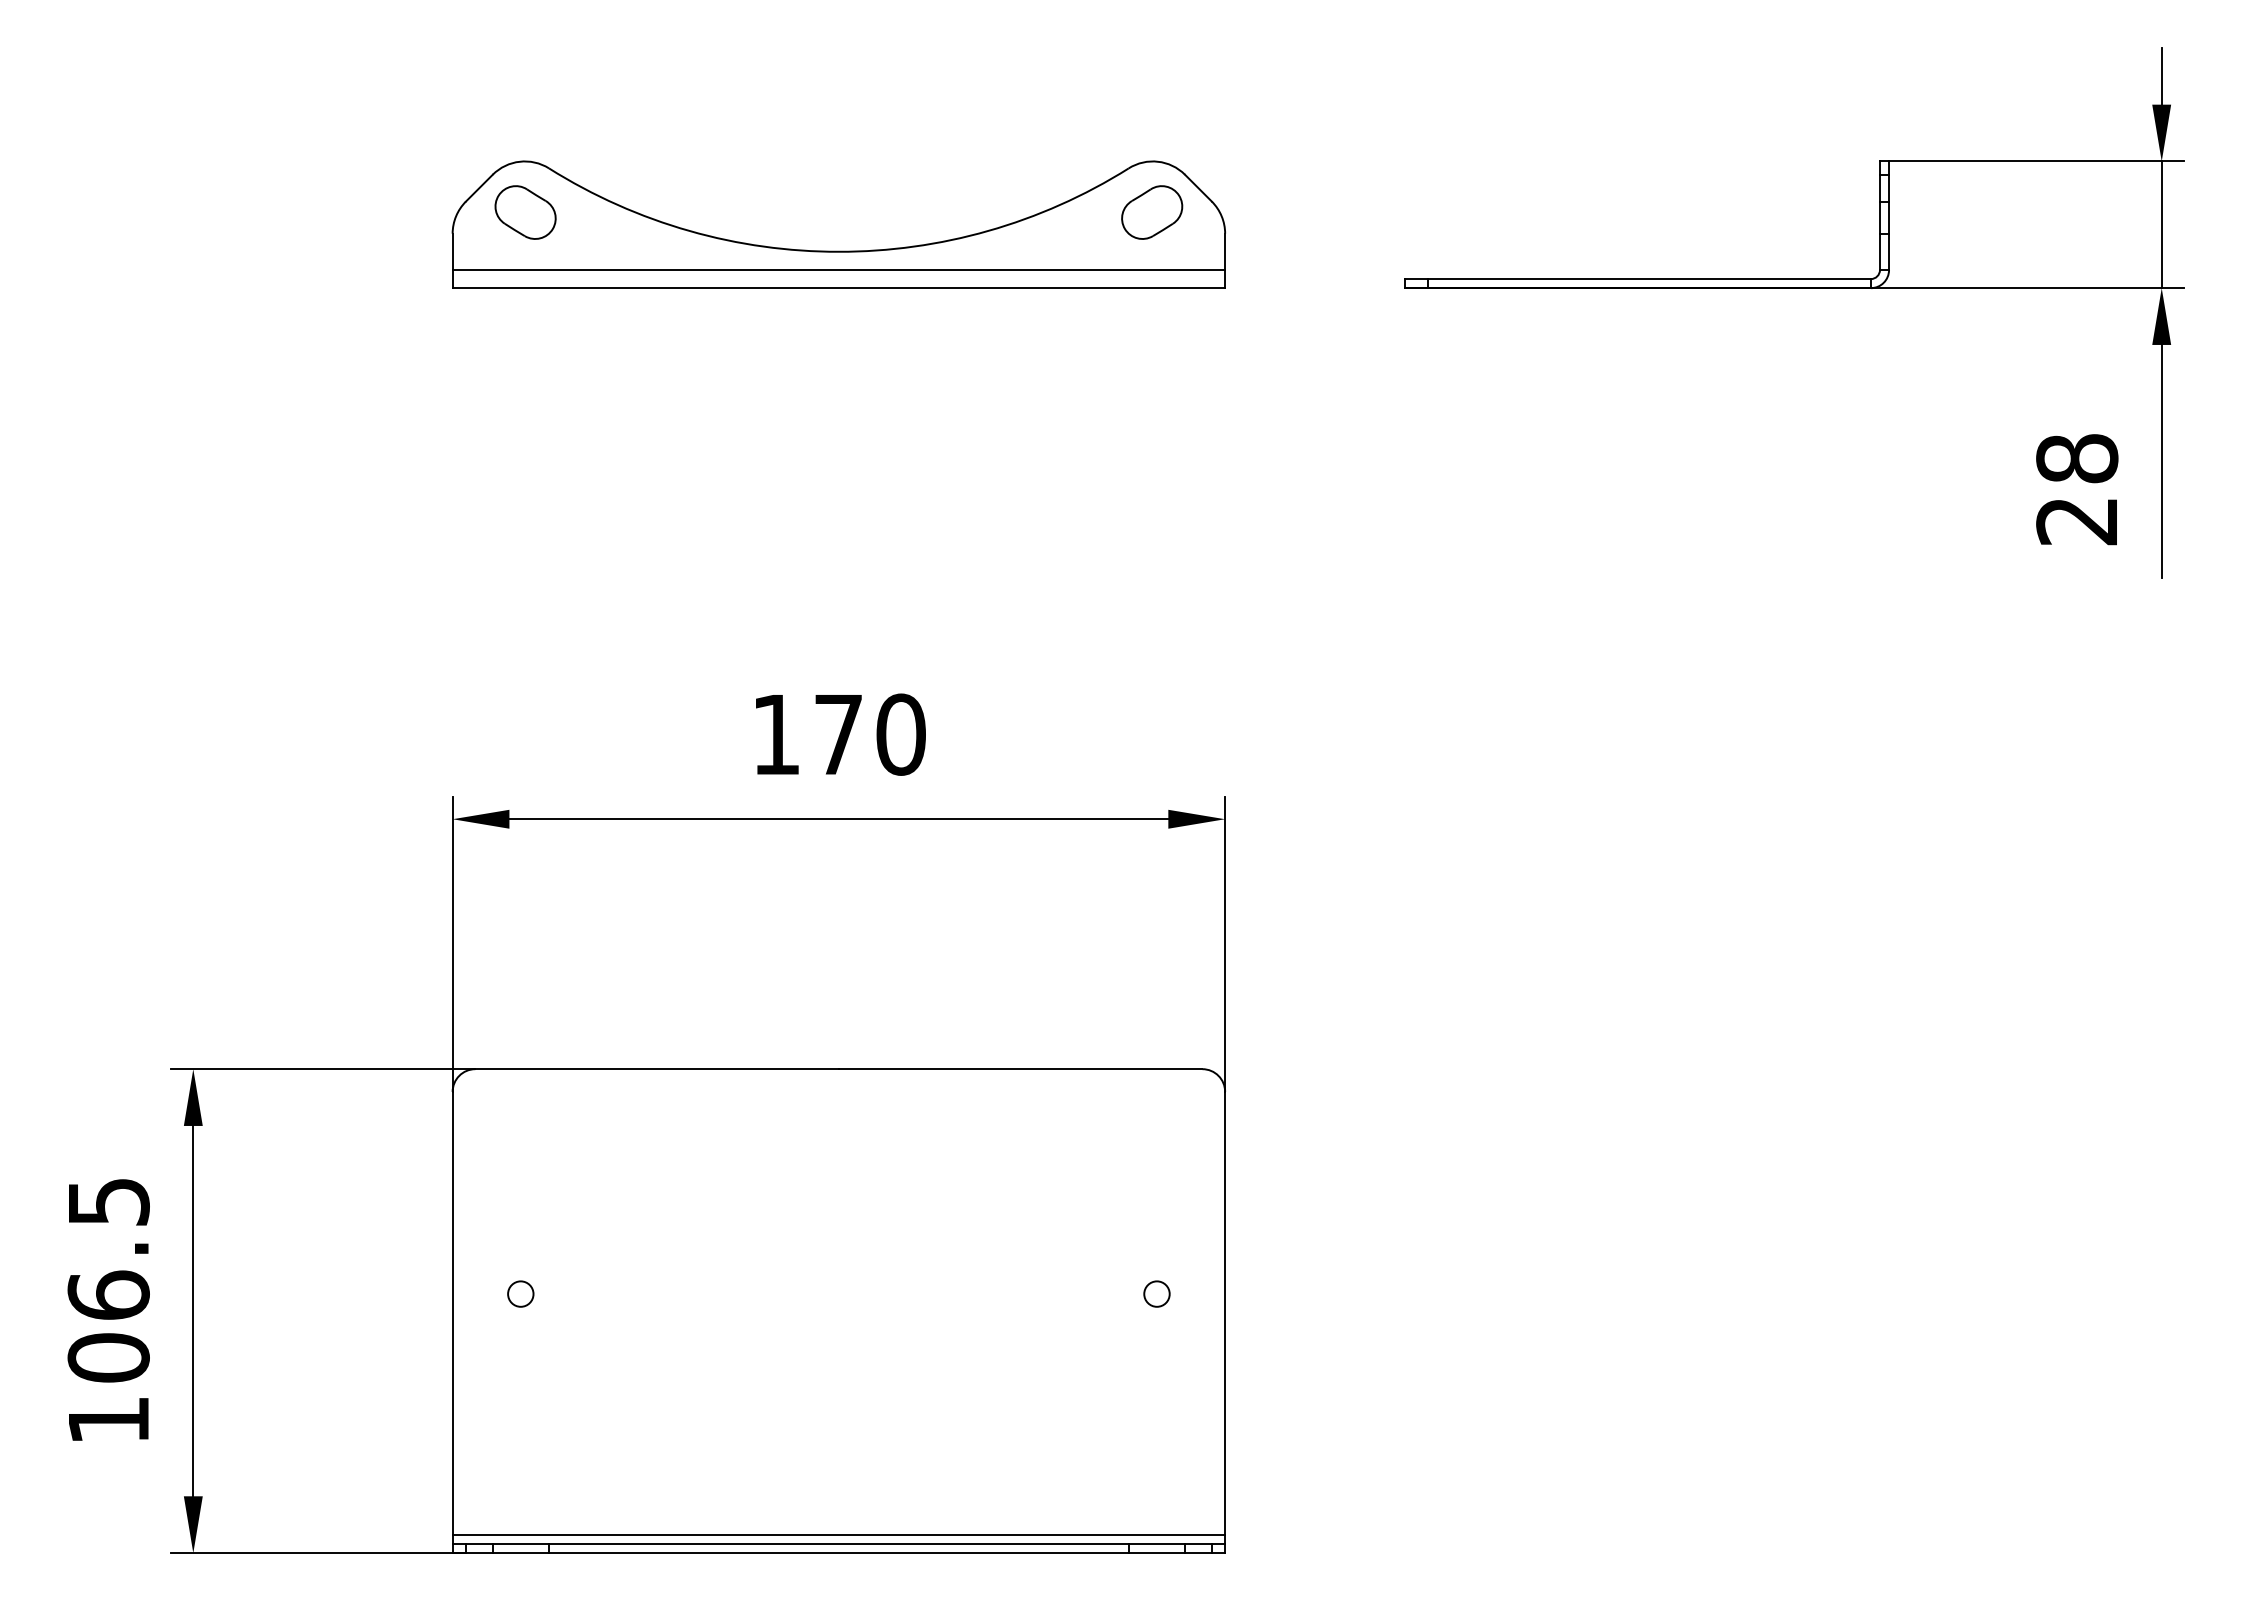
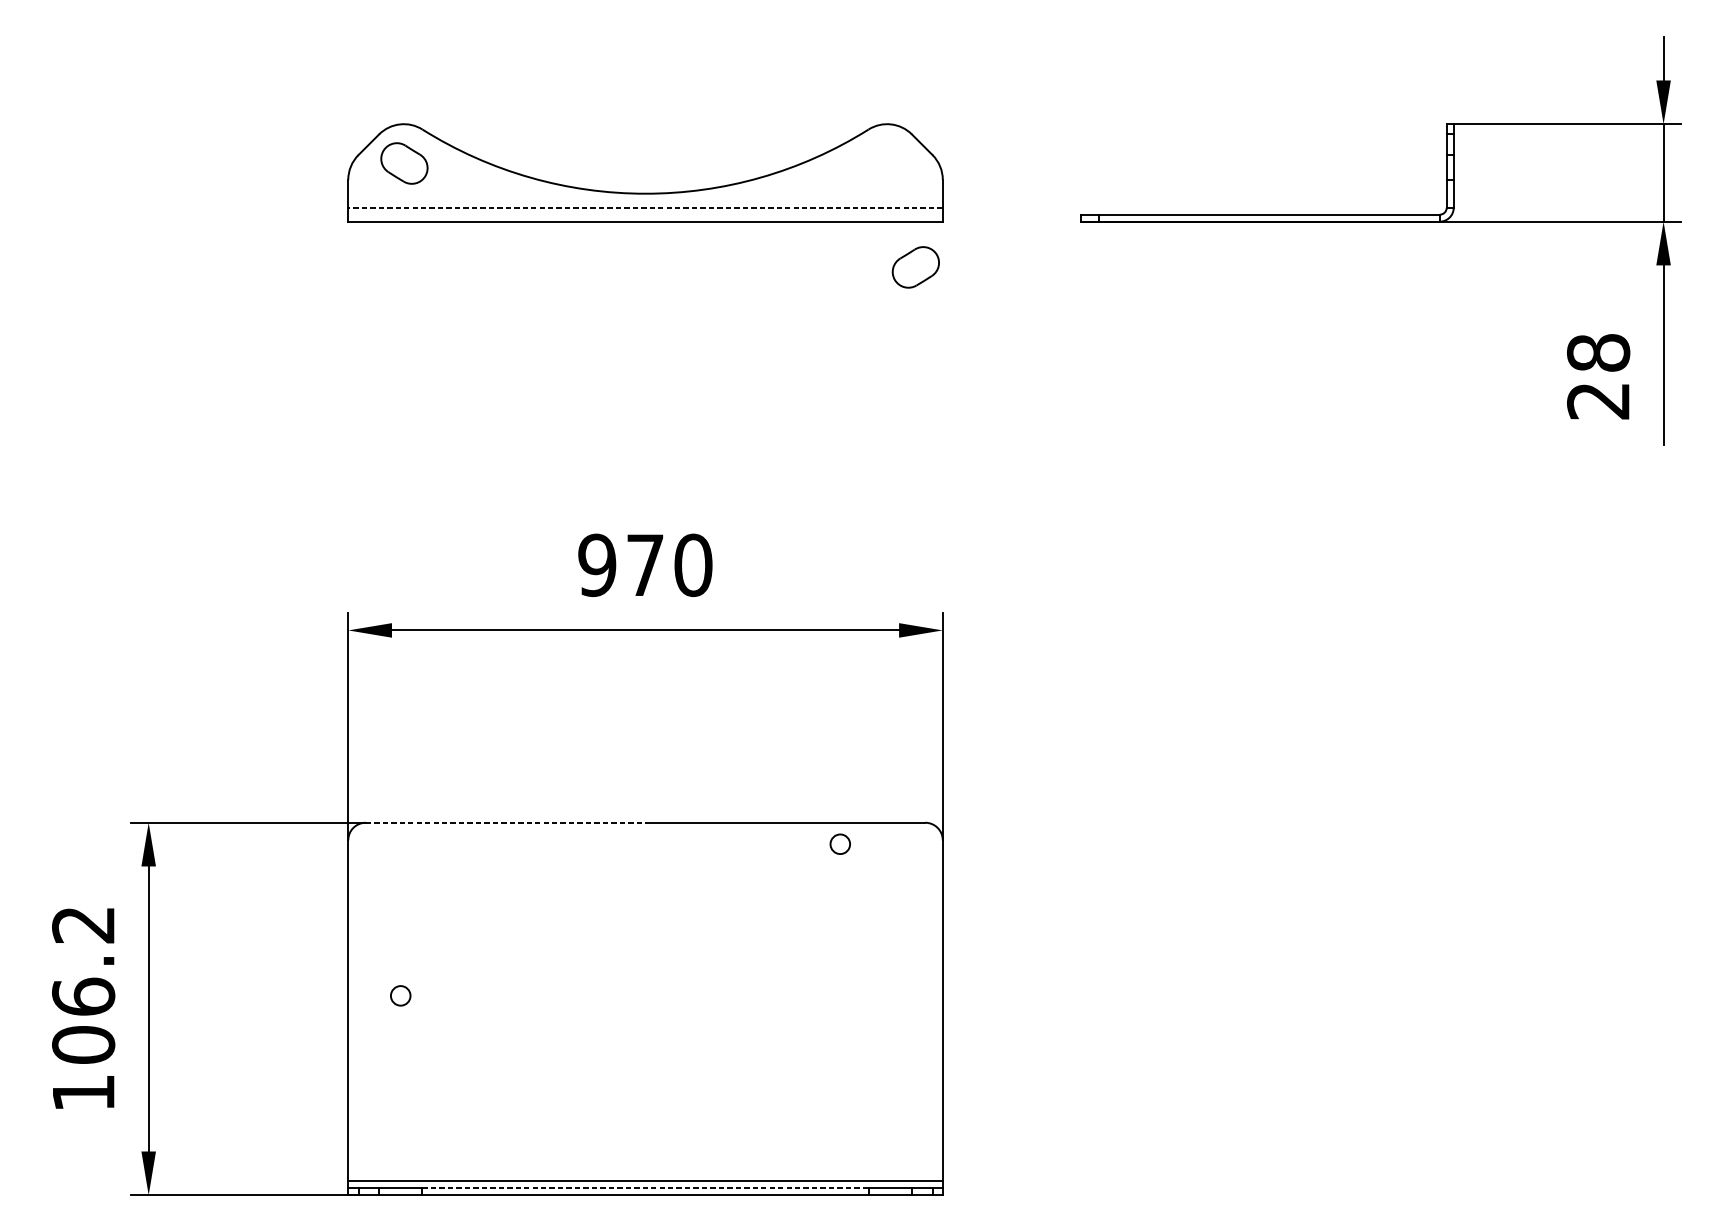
part: (1152, 212) -> (916, 267), moved
line: (838, 270) -> (645, 208), solid -> dashed
text: (775, 734) -> (596, 565), 170 -> 970
line: (657, 1069) -> (505, 823), solid -> dashed
text: (108, 1202) -> (83, 925), 106.5 -> 106.2
circle: (1156, 1293) -> (839, 843), moved
line: (838, 1544) -> (645, 1188), solid -> dashed

